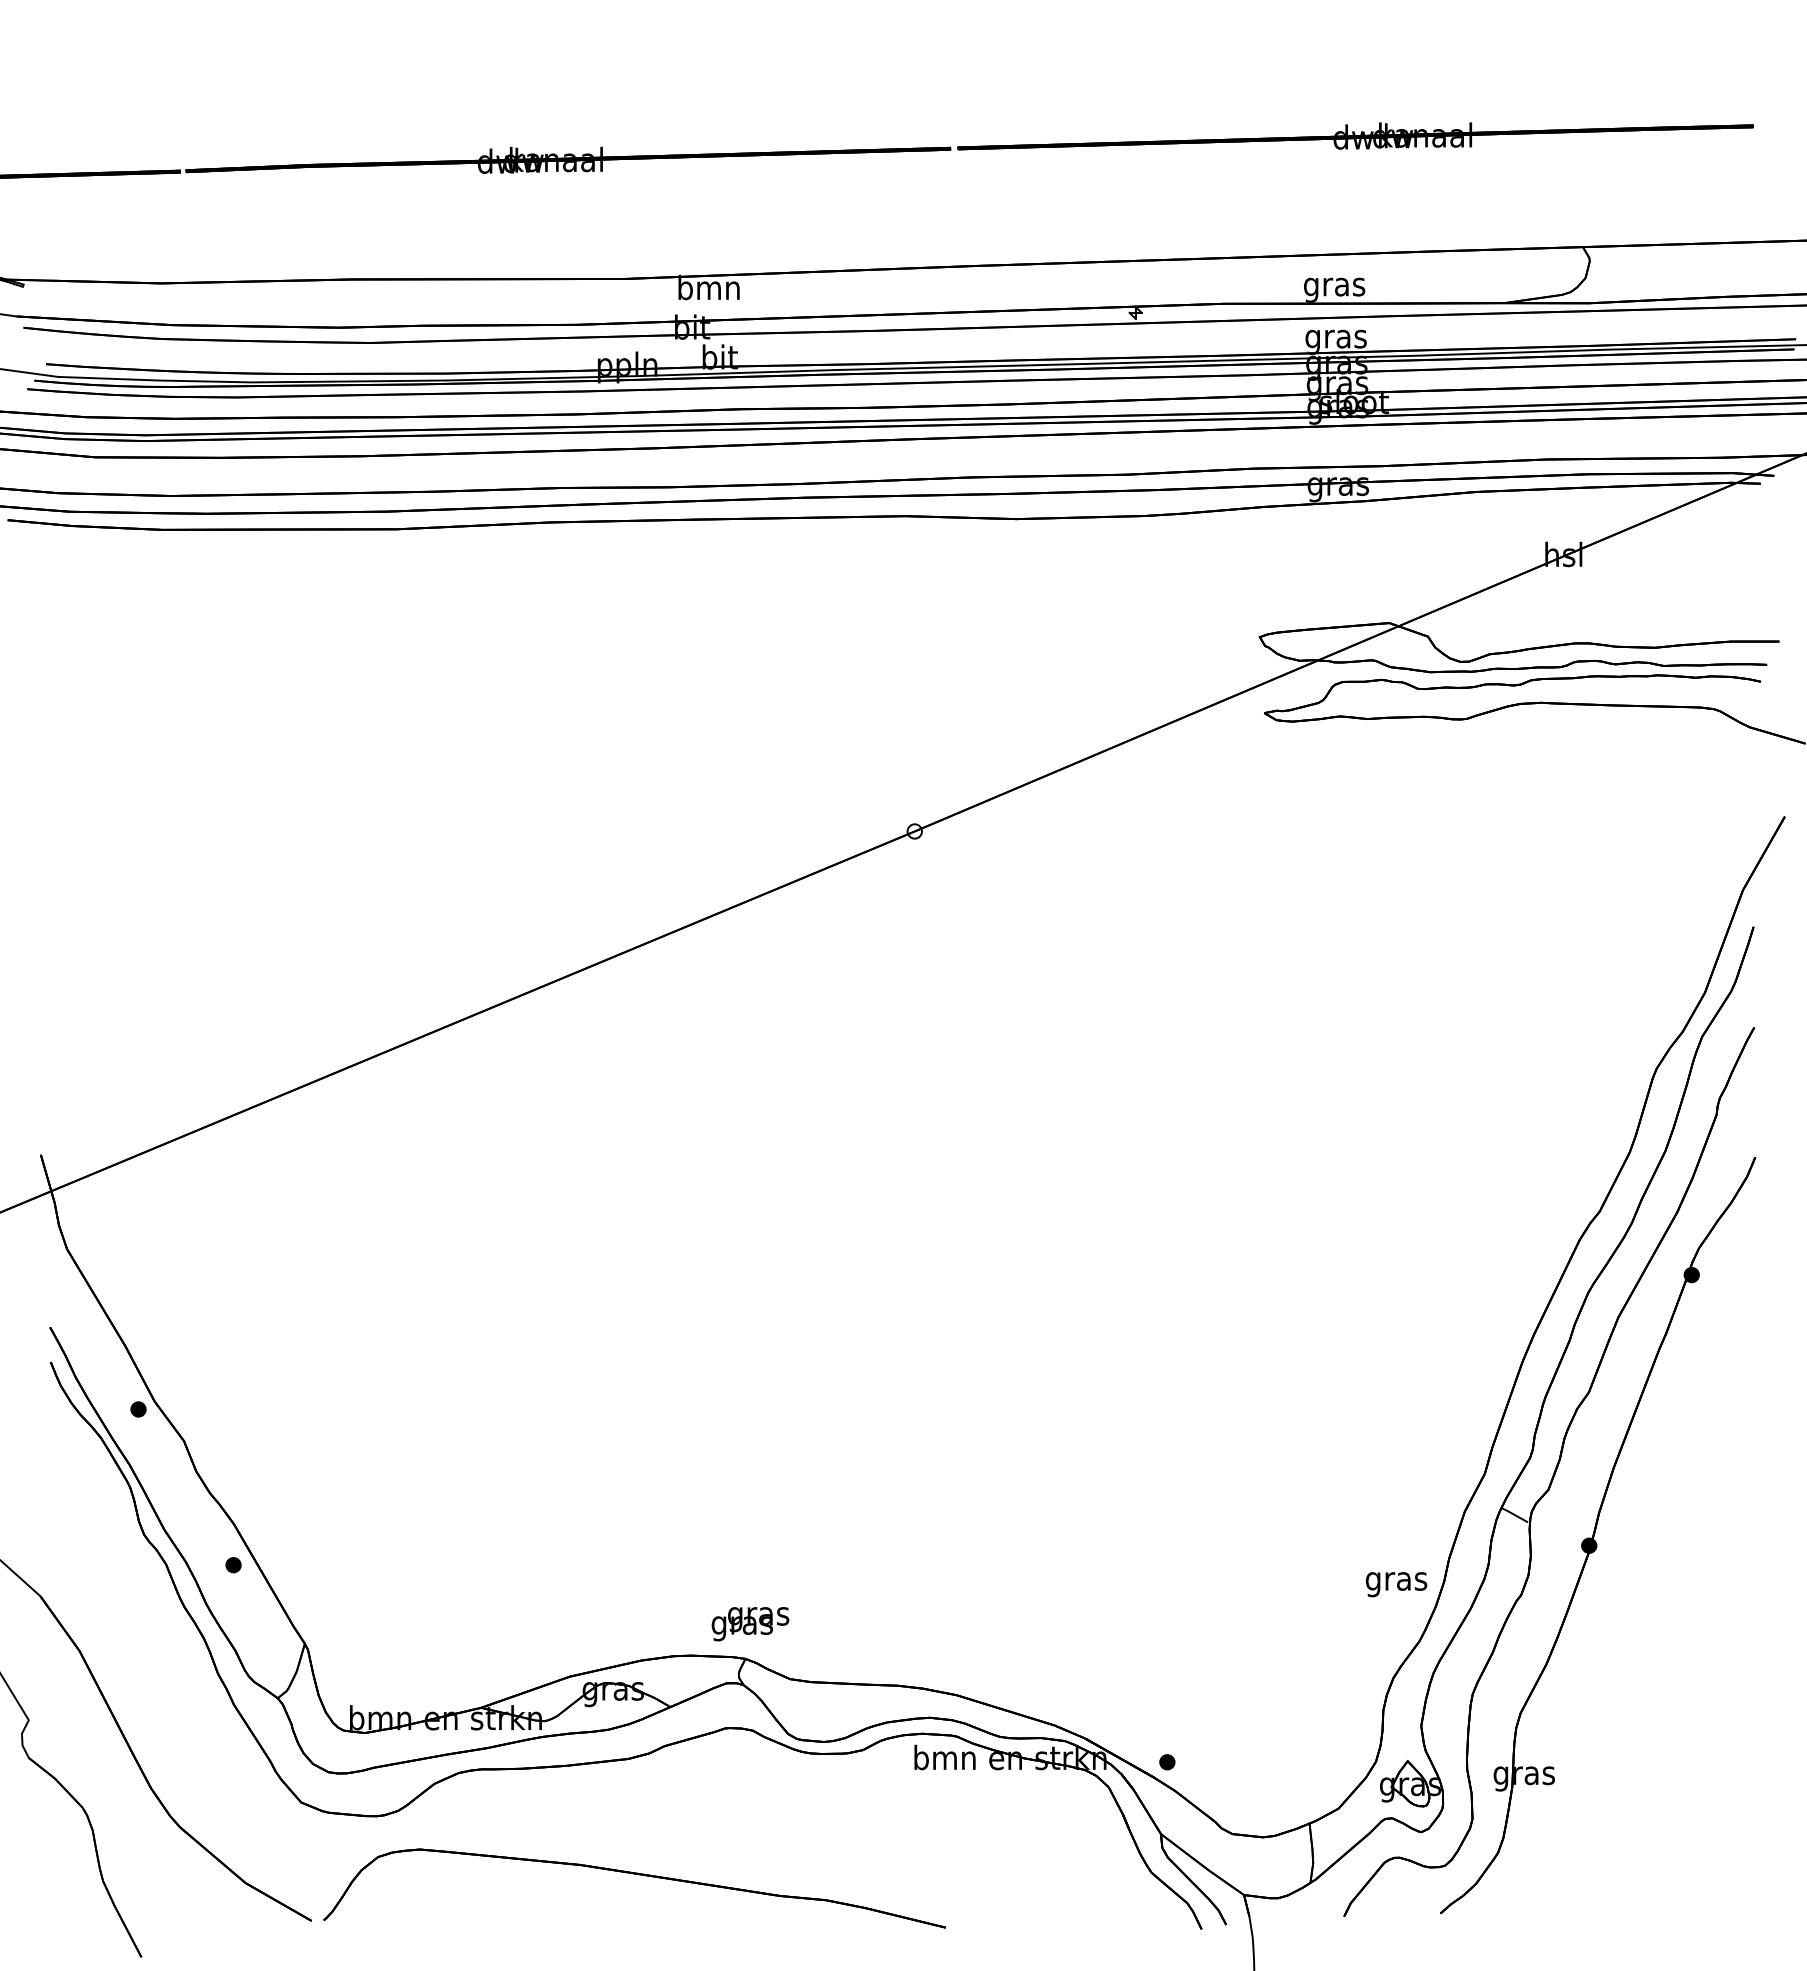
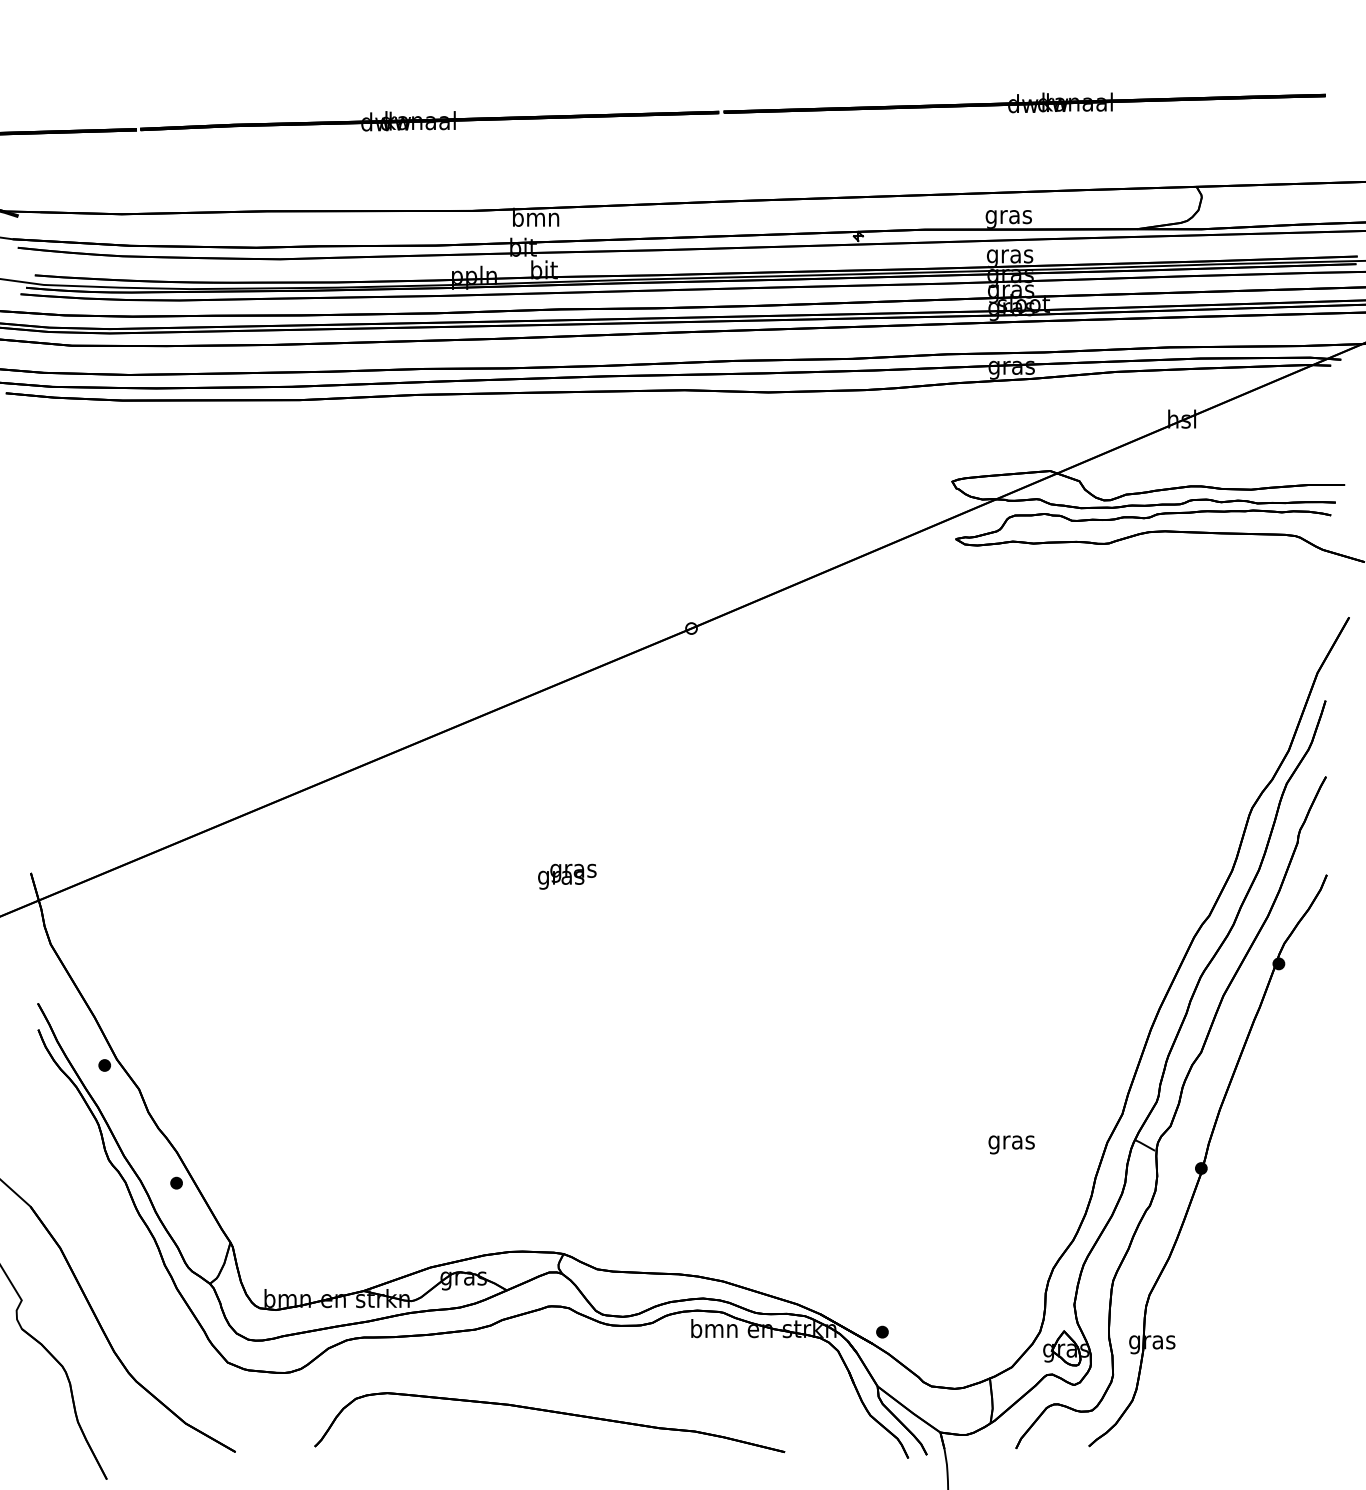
text: (1396, 1584) -> (1011, 1144), moved
text: (750, 1623) -> (567, 876), moved
part: (634, 1875) -> (549, 1412), moved

